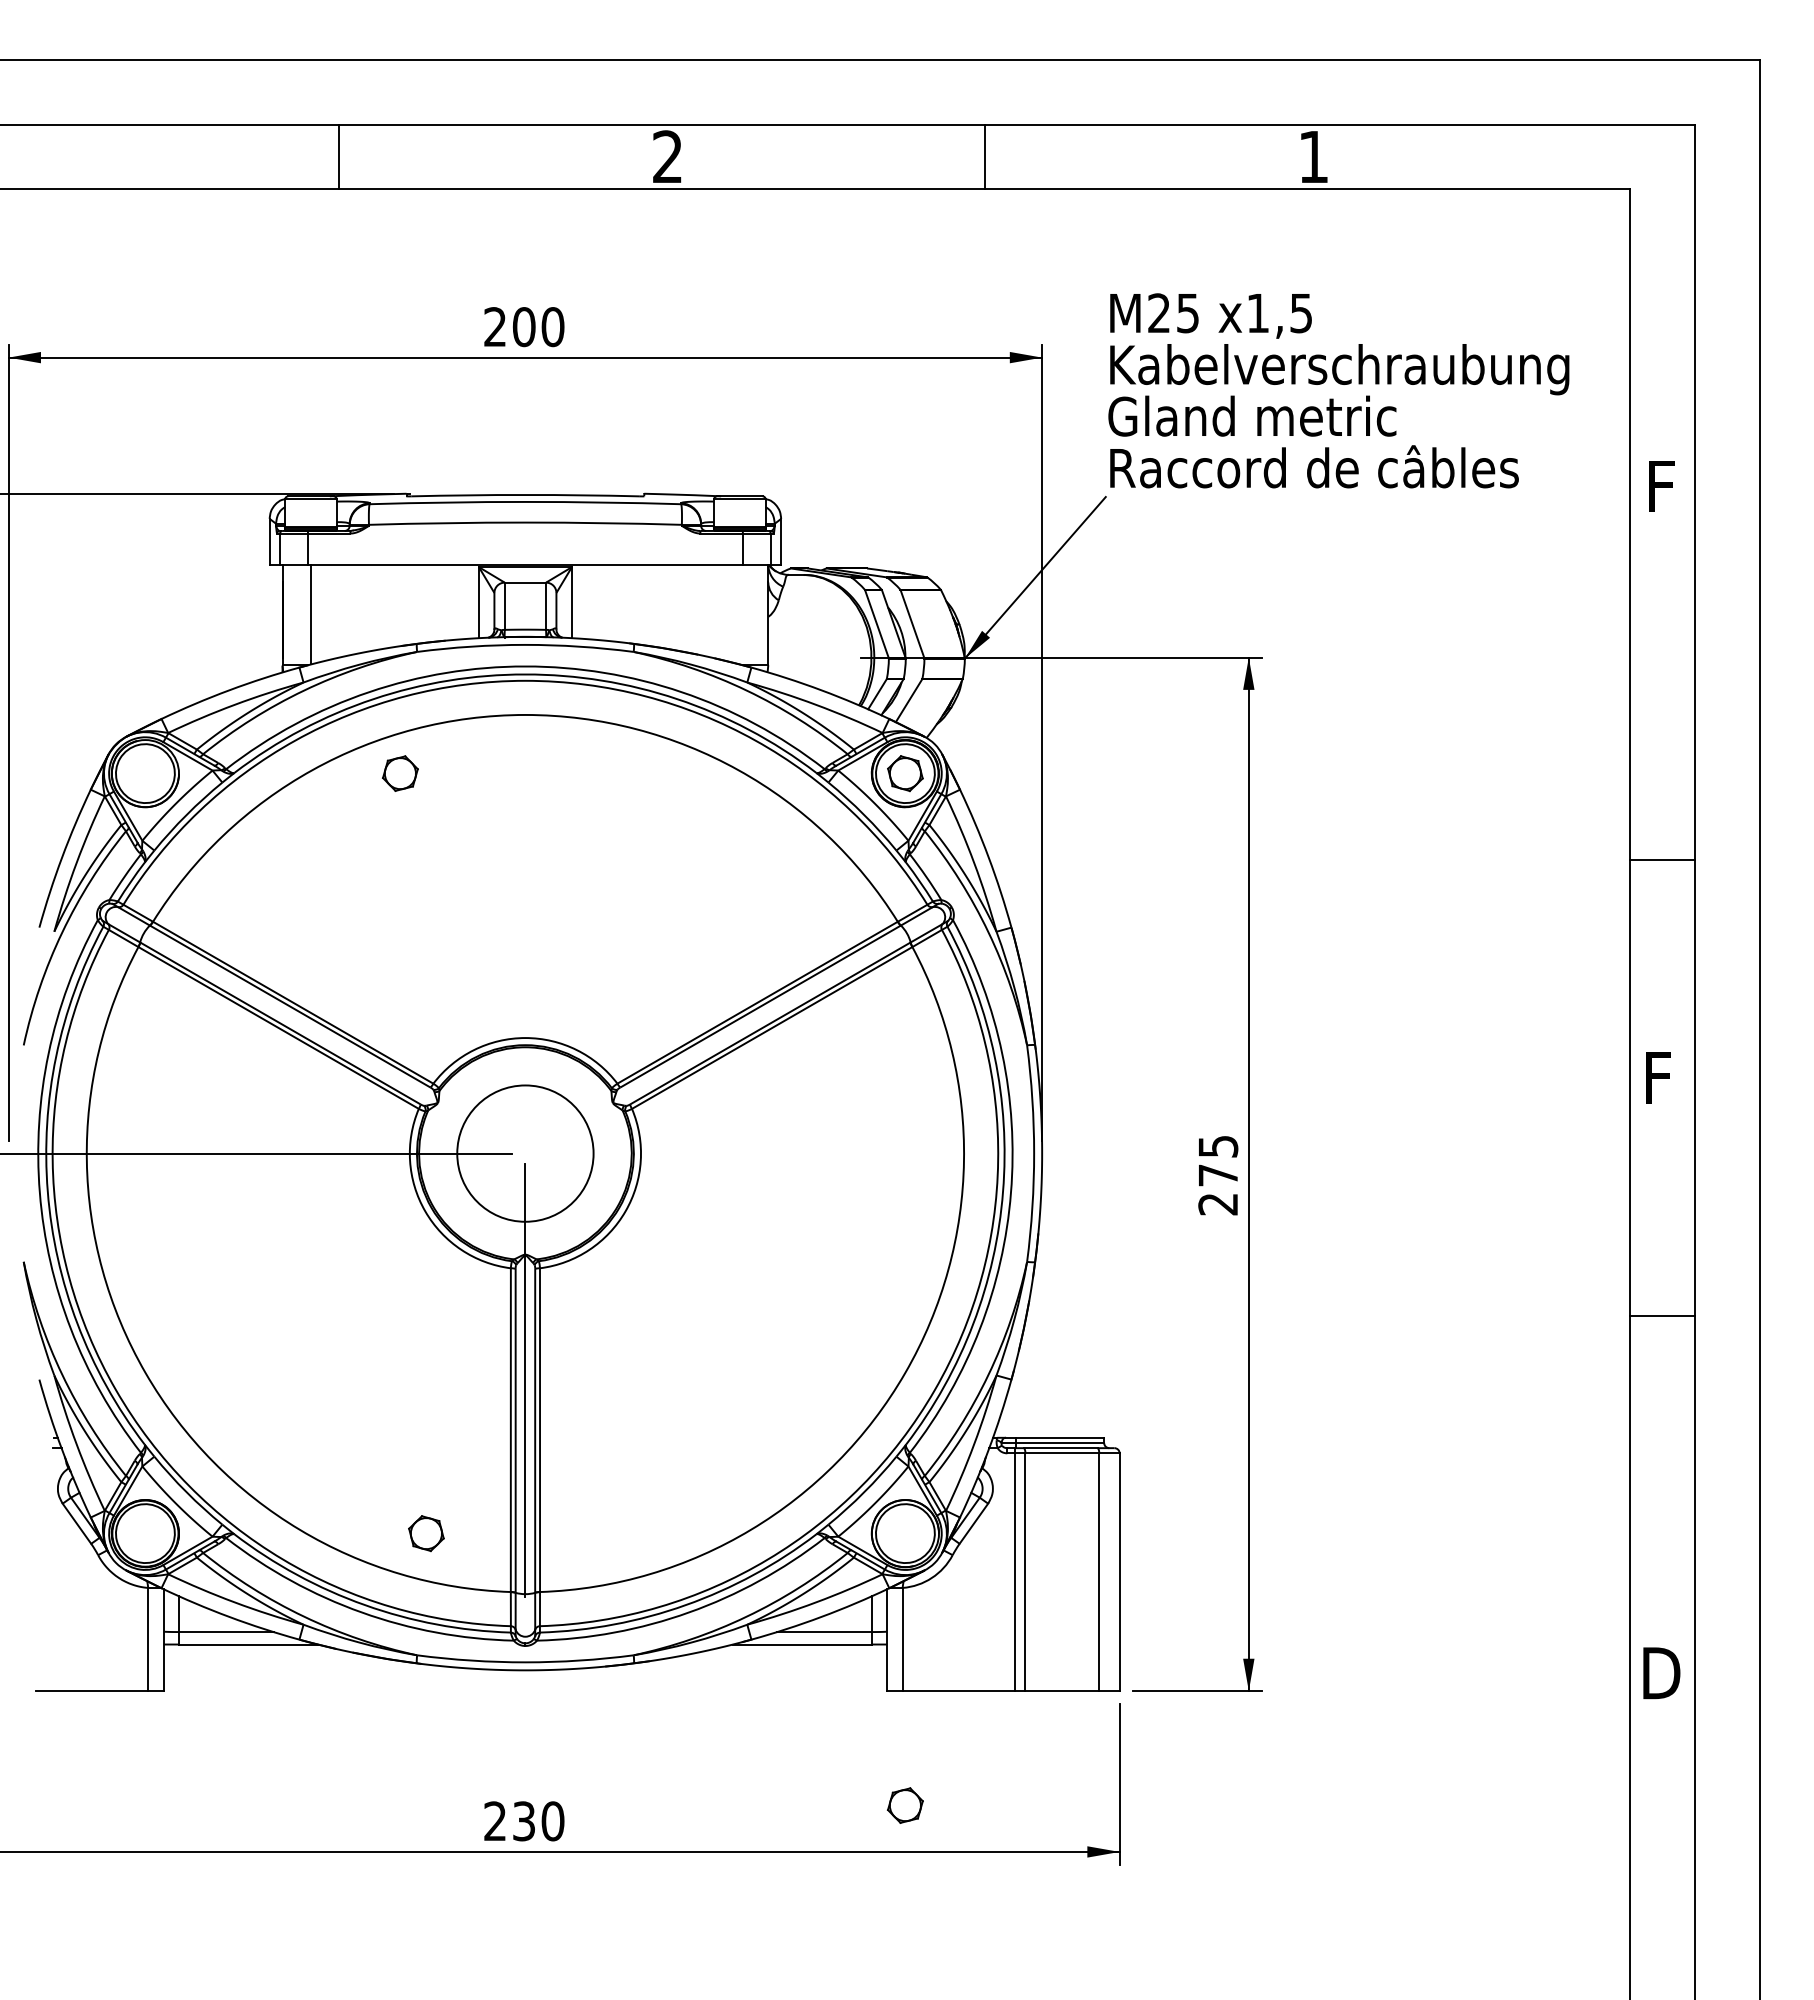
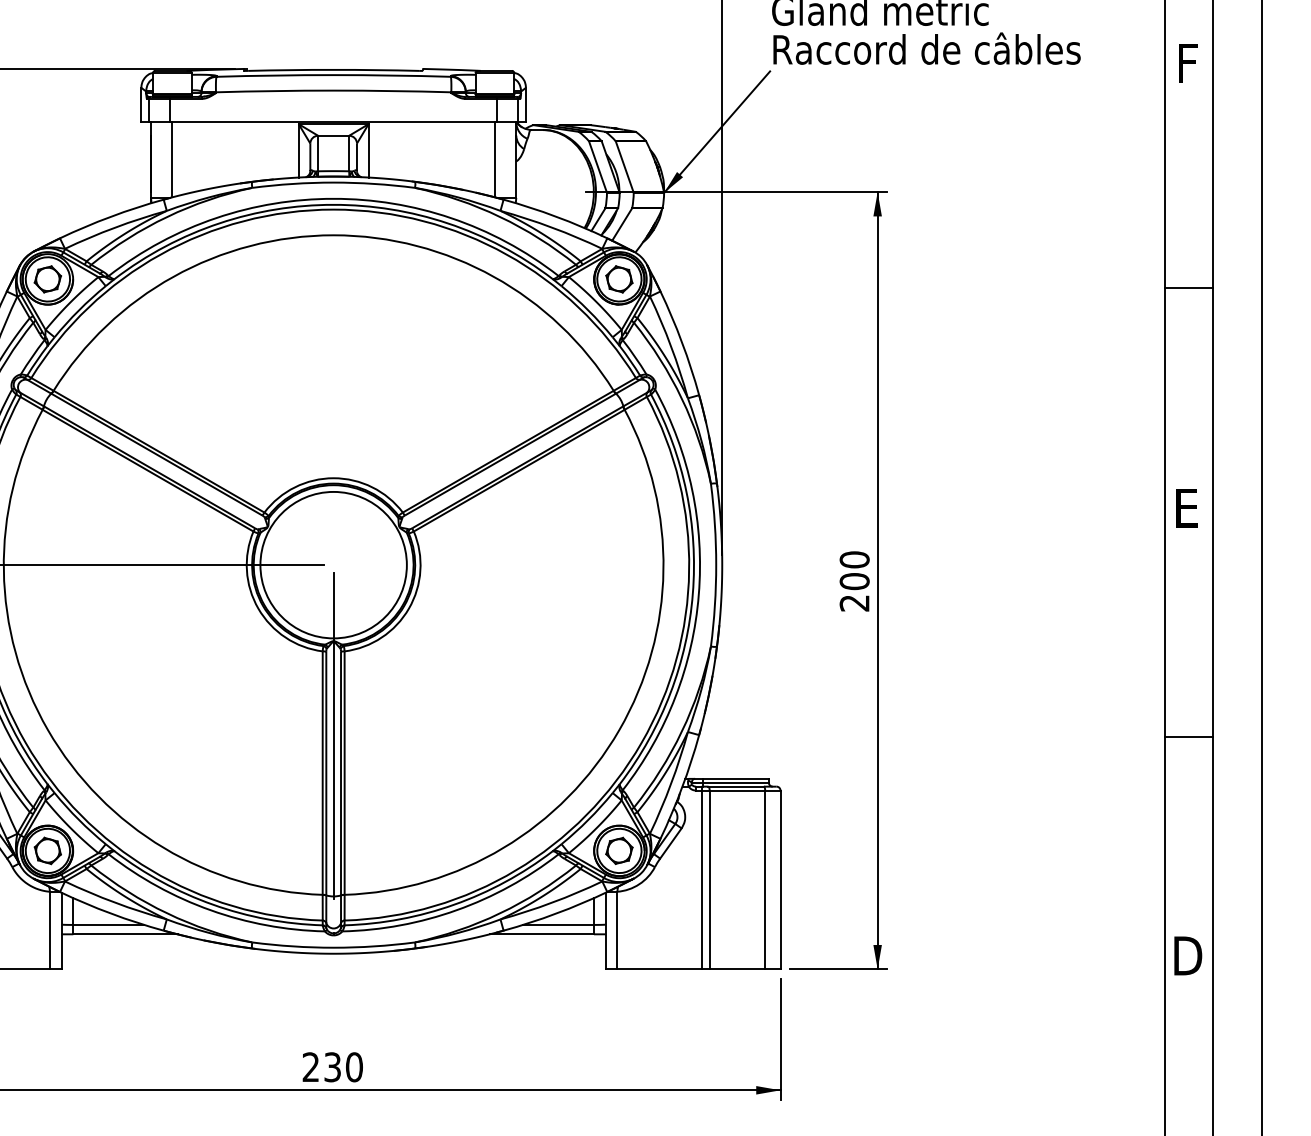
line: (739, 614) -> (494, 159), added
part: (400, 773) -> (47, 279), moved
line: (1662, 859) -> (1188, 288), moved
text: (1662, 1077) -> (1188, 507), F -> E
circle: (525, 1153) -> (333, 565), size x1.43
text: (1218, 1160) -> (854, 570), 275 -> 200
line: (1662, 1315) -> (1188, 736), moved
part: (426, 1533) -> (47, 850), moved
part: (905, 1805) -> (619, 850), moved

